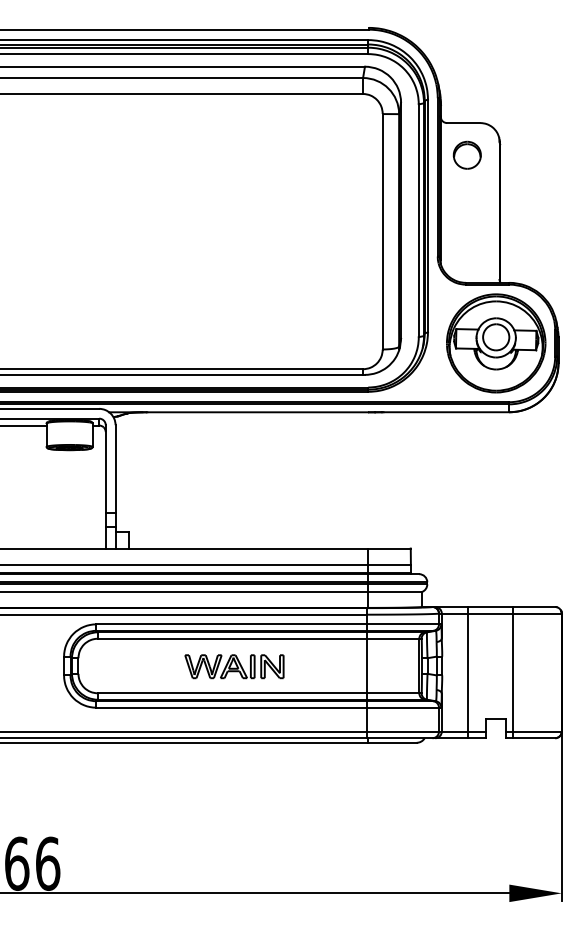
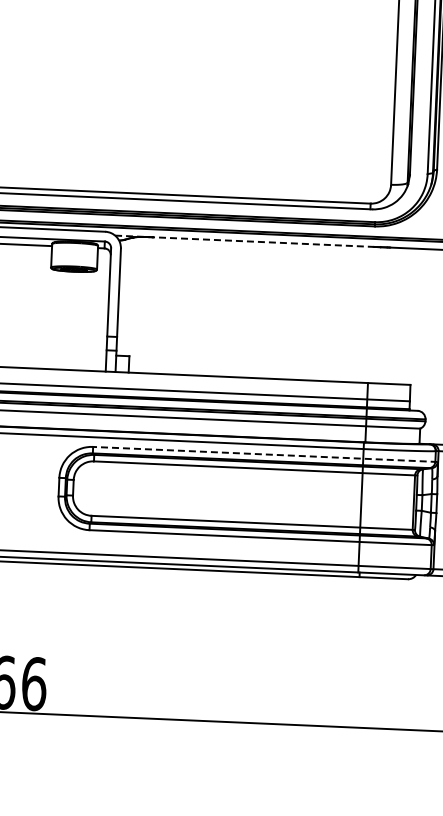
line: (239, 412) -> (245, 241), solid -> dashed
line: (268, 624) -> (265, 454), solid -> dashed
part: (234, 666) -> (229, 495), removed

